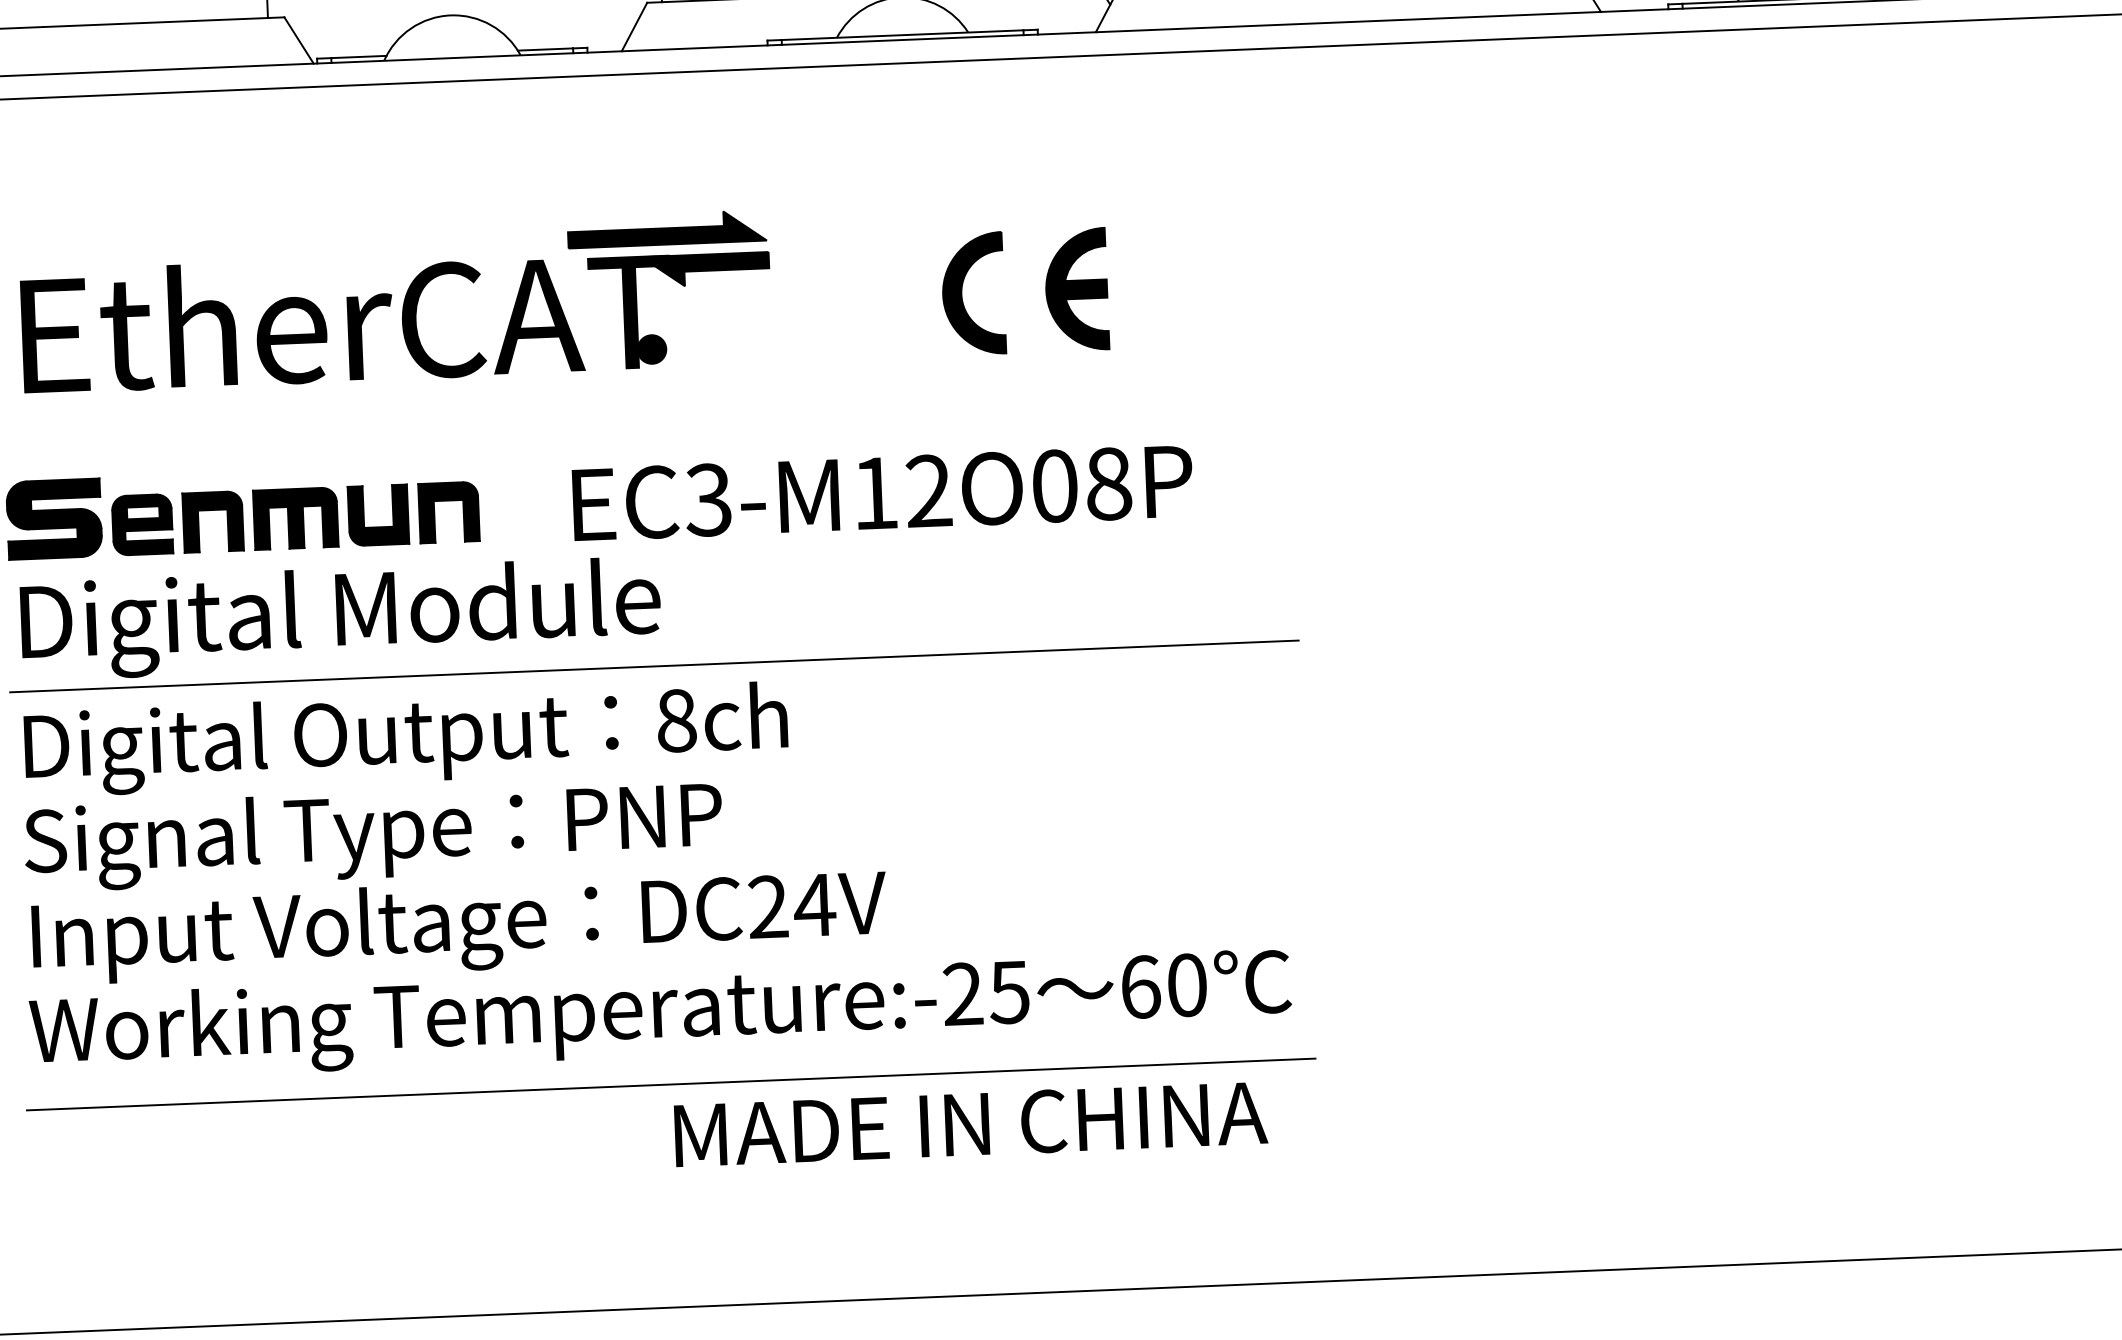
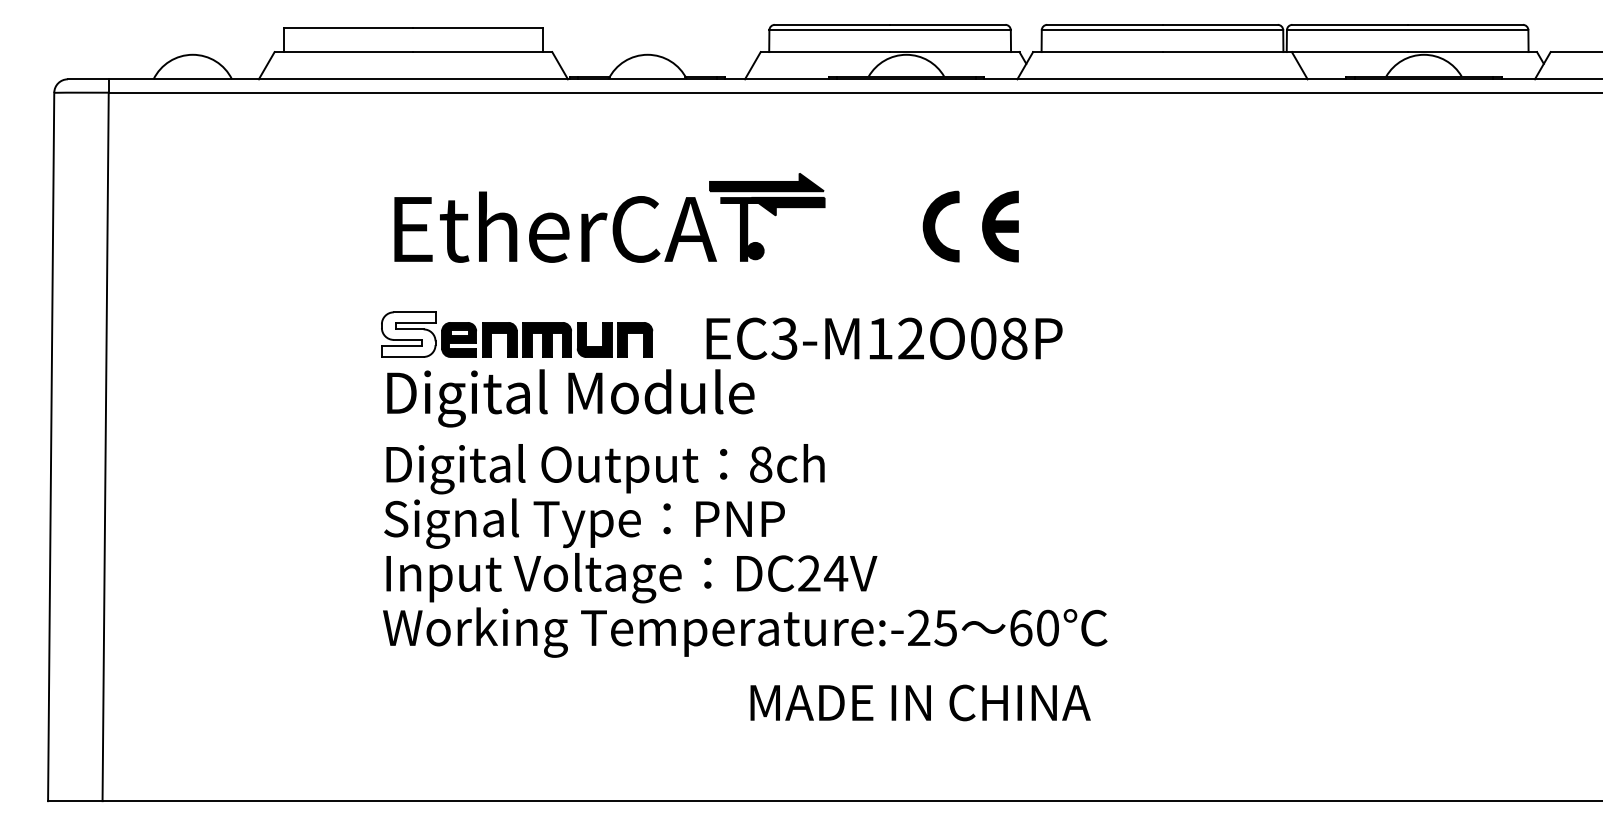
fill: (53, 518) -> (408, 334), removed
line: (654, 665) -> (749, 432), removed
line: (671, 1085) -> (749, 673), removed

